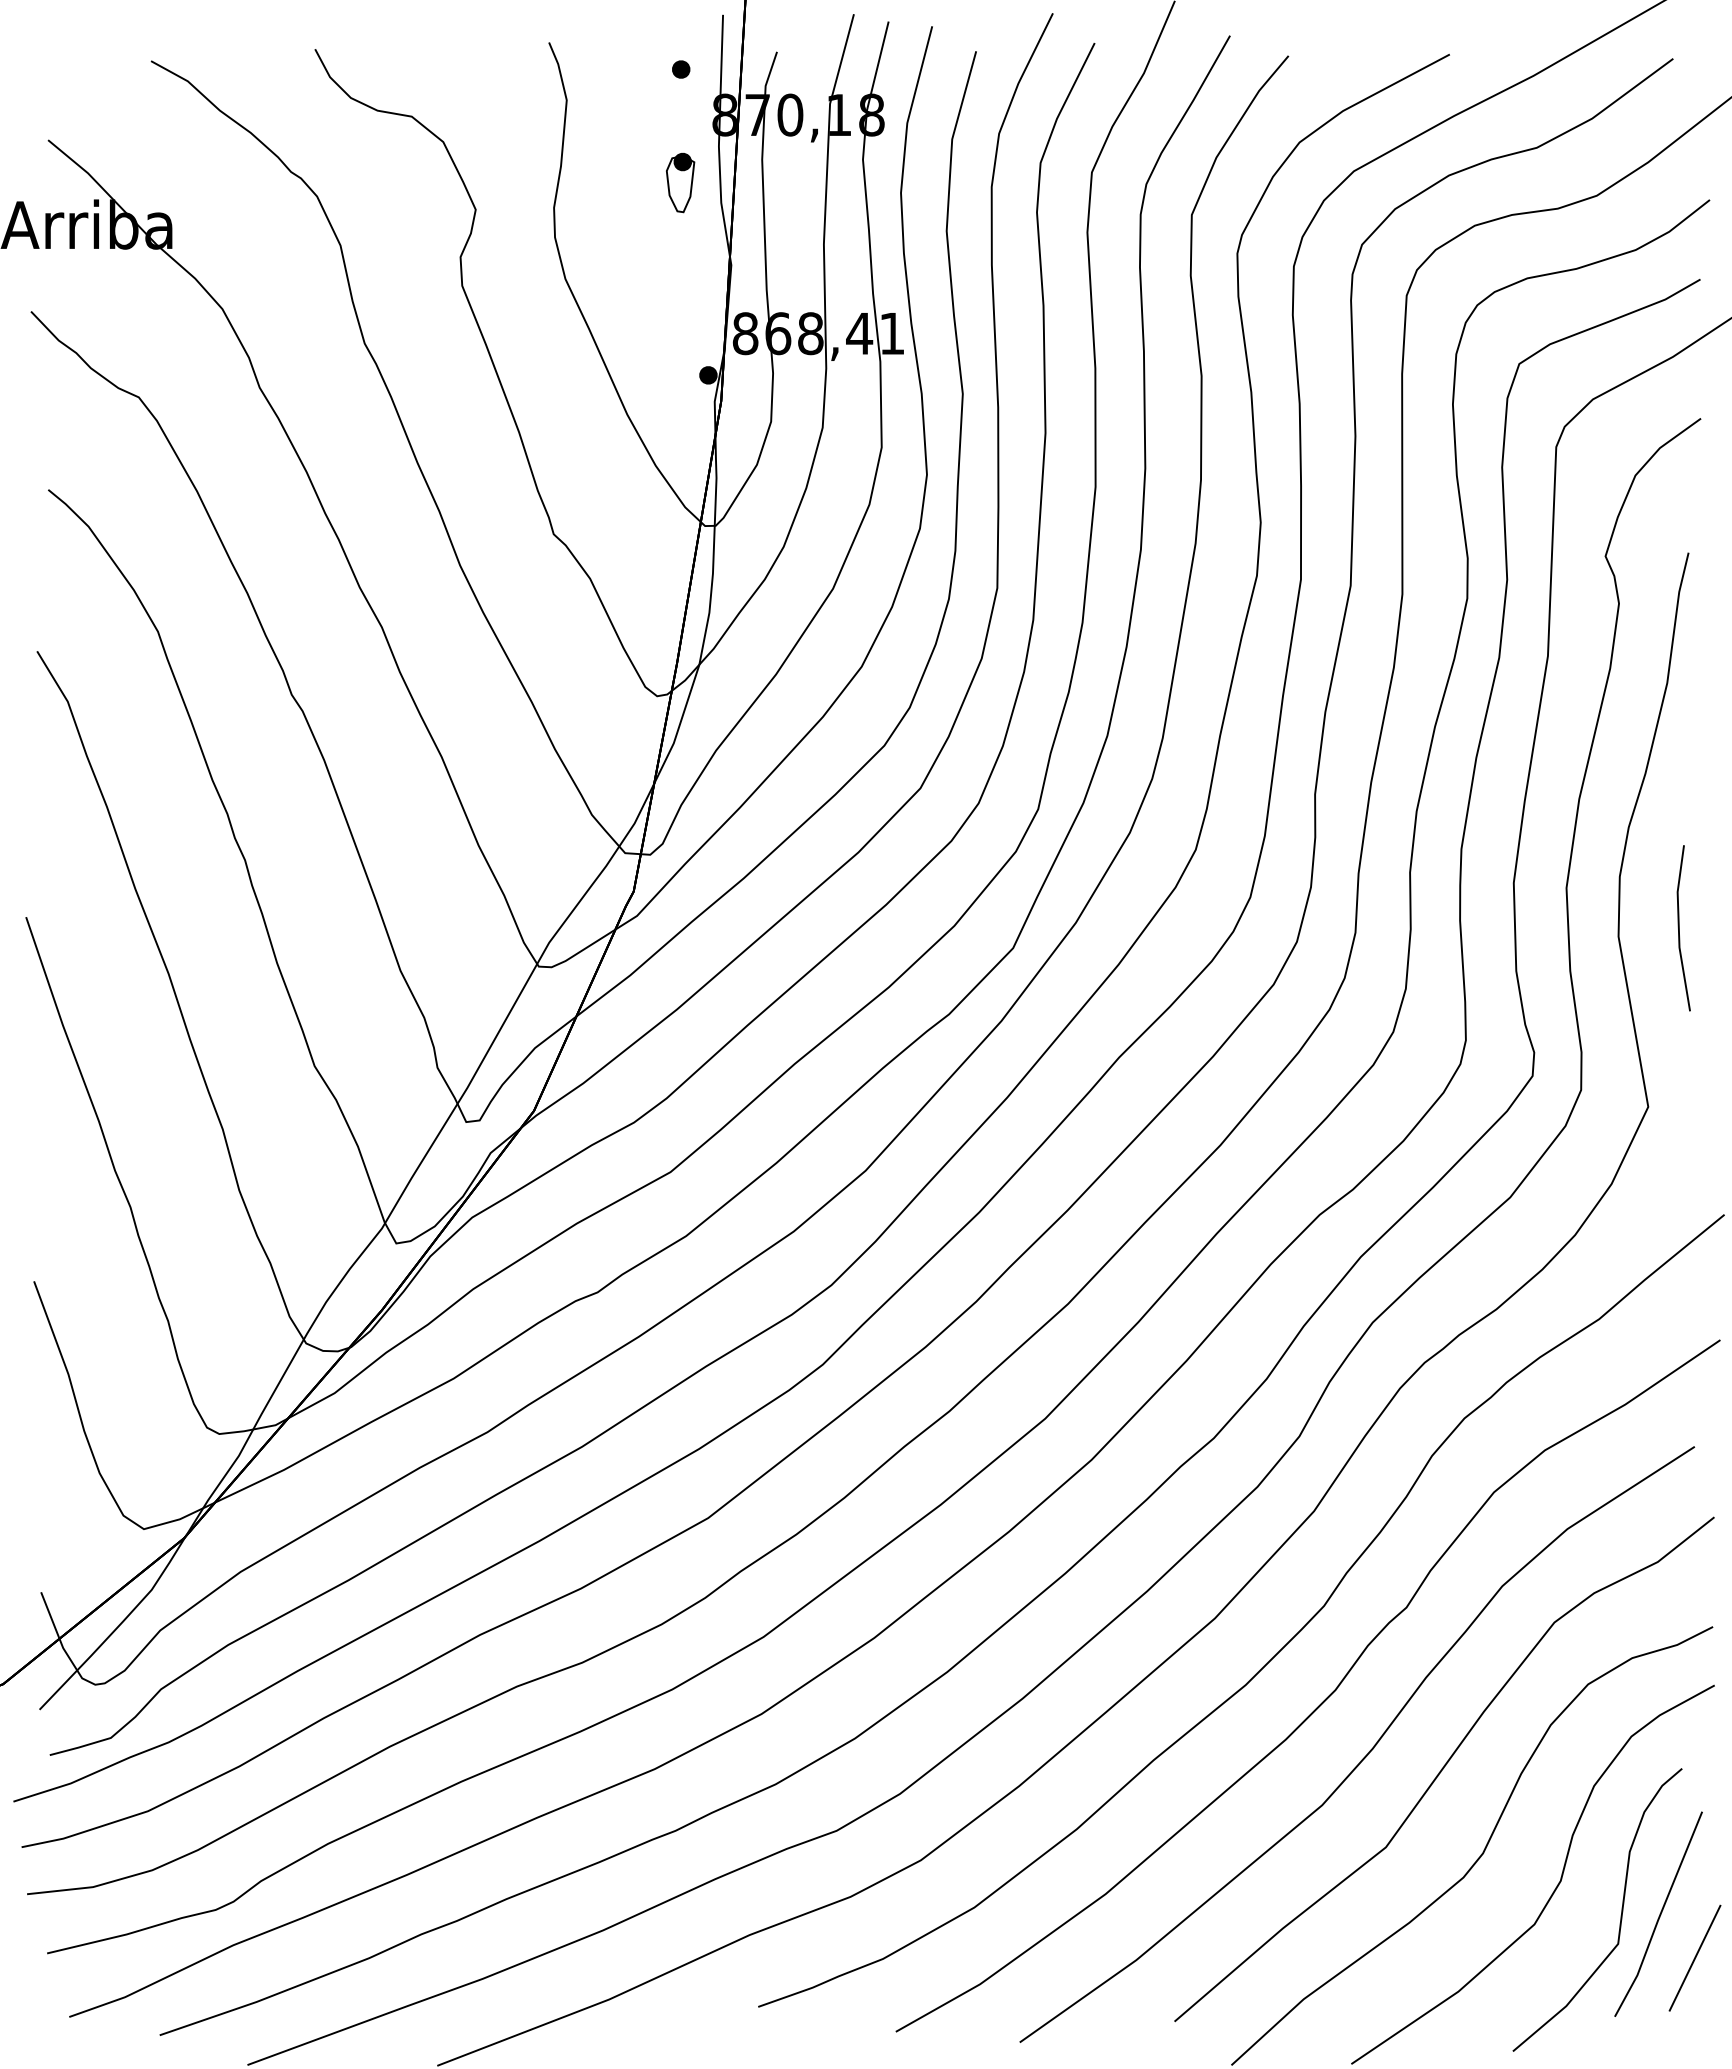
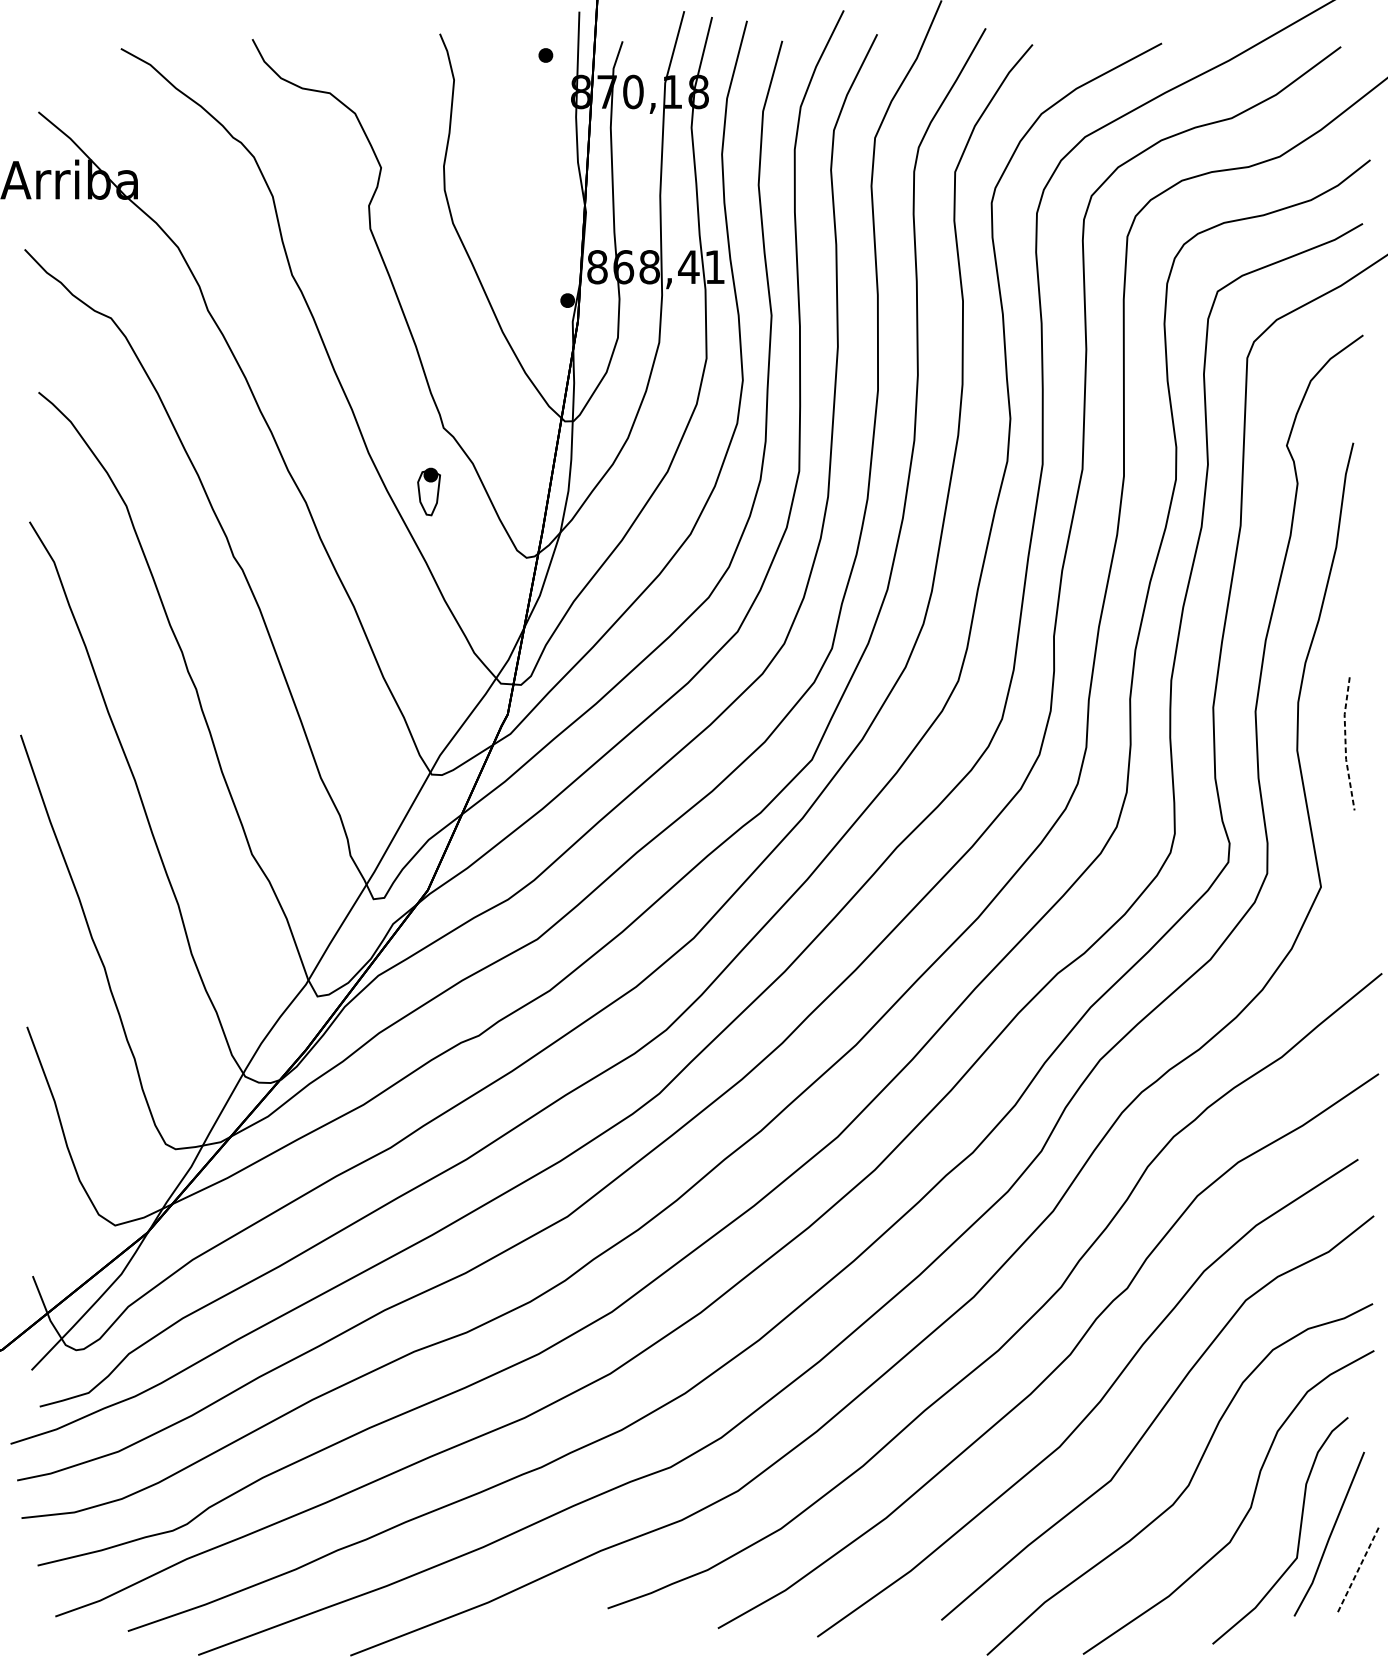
part: (680, 182) -> (429, 491), moved
line: (1678, 928) -> (1345, 744), solid -> dashed
line: (1695, 1957) -> (1358, 1568), solid -> dashed

